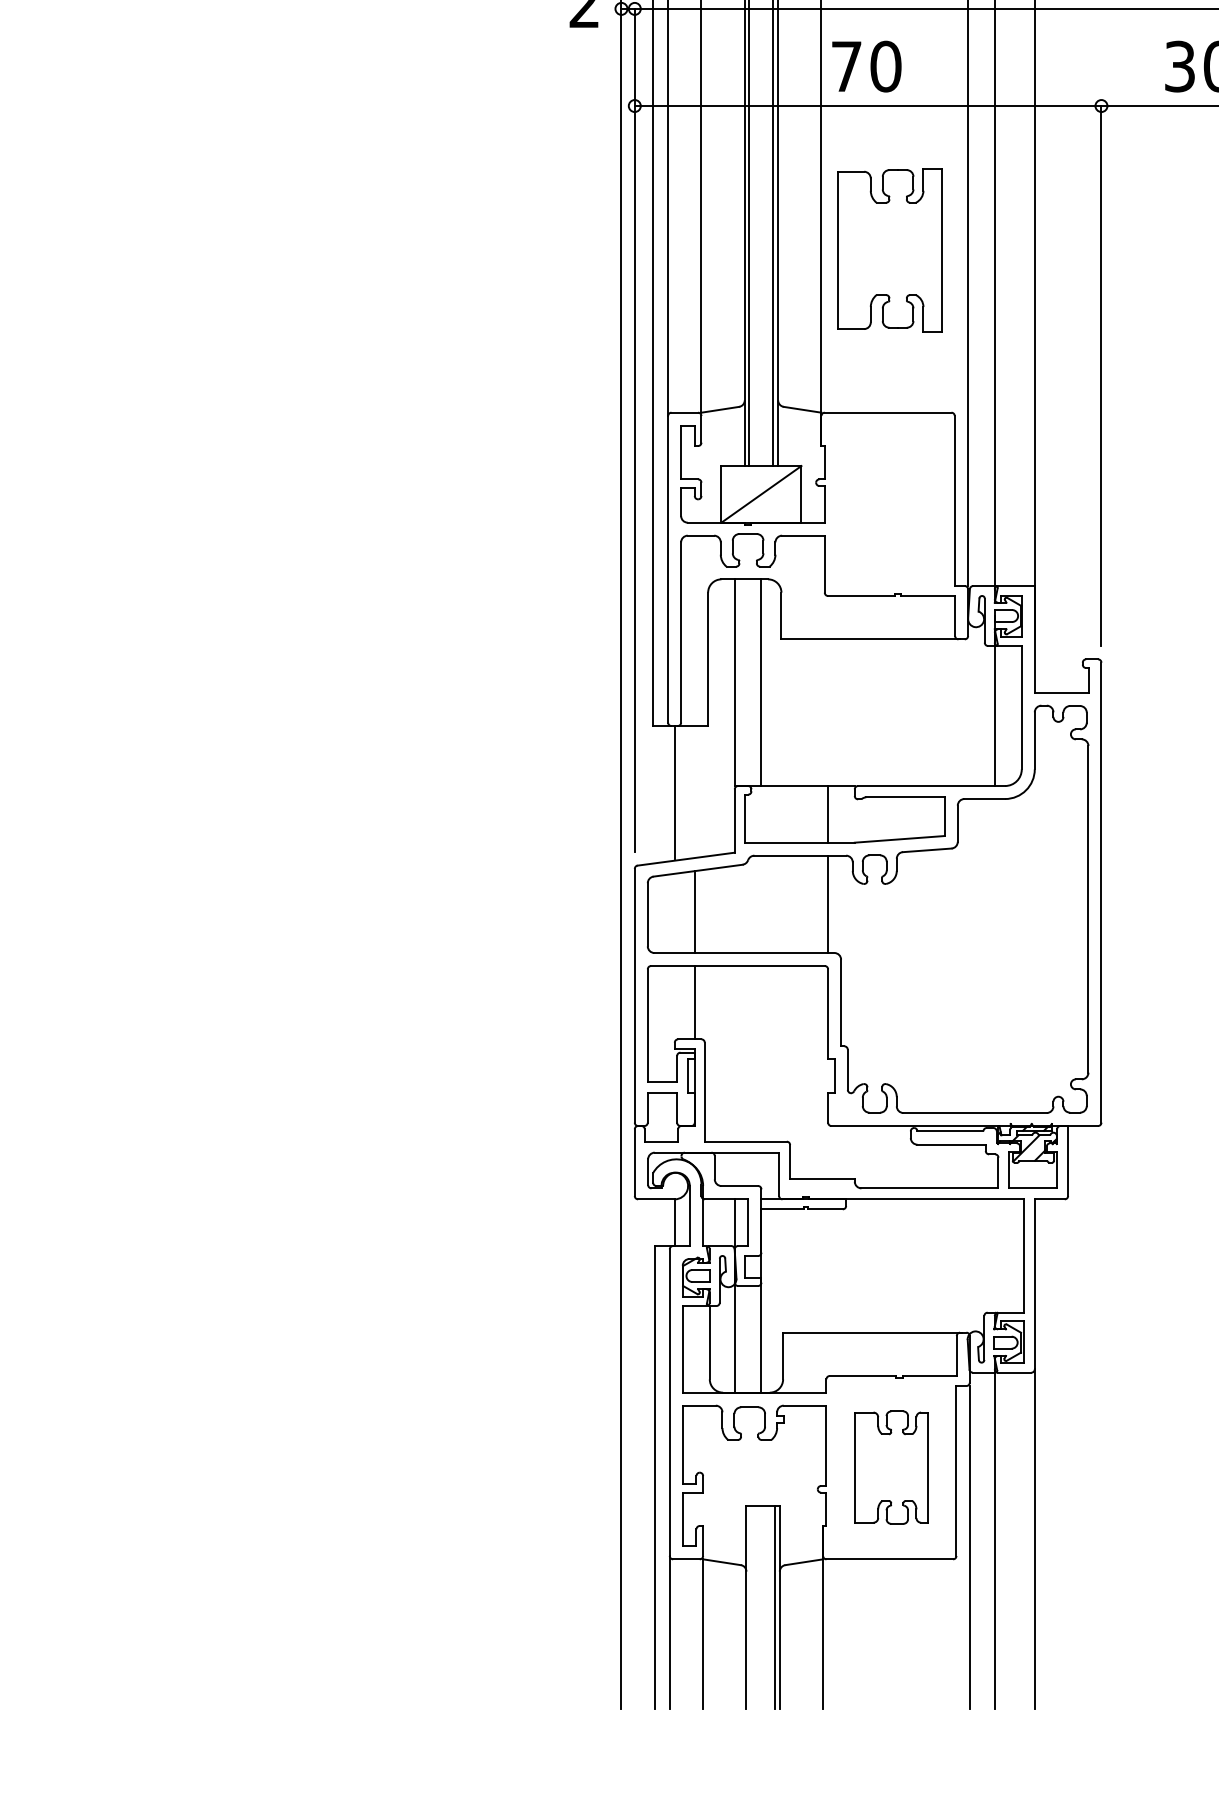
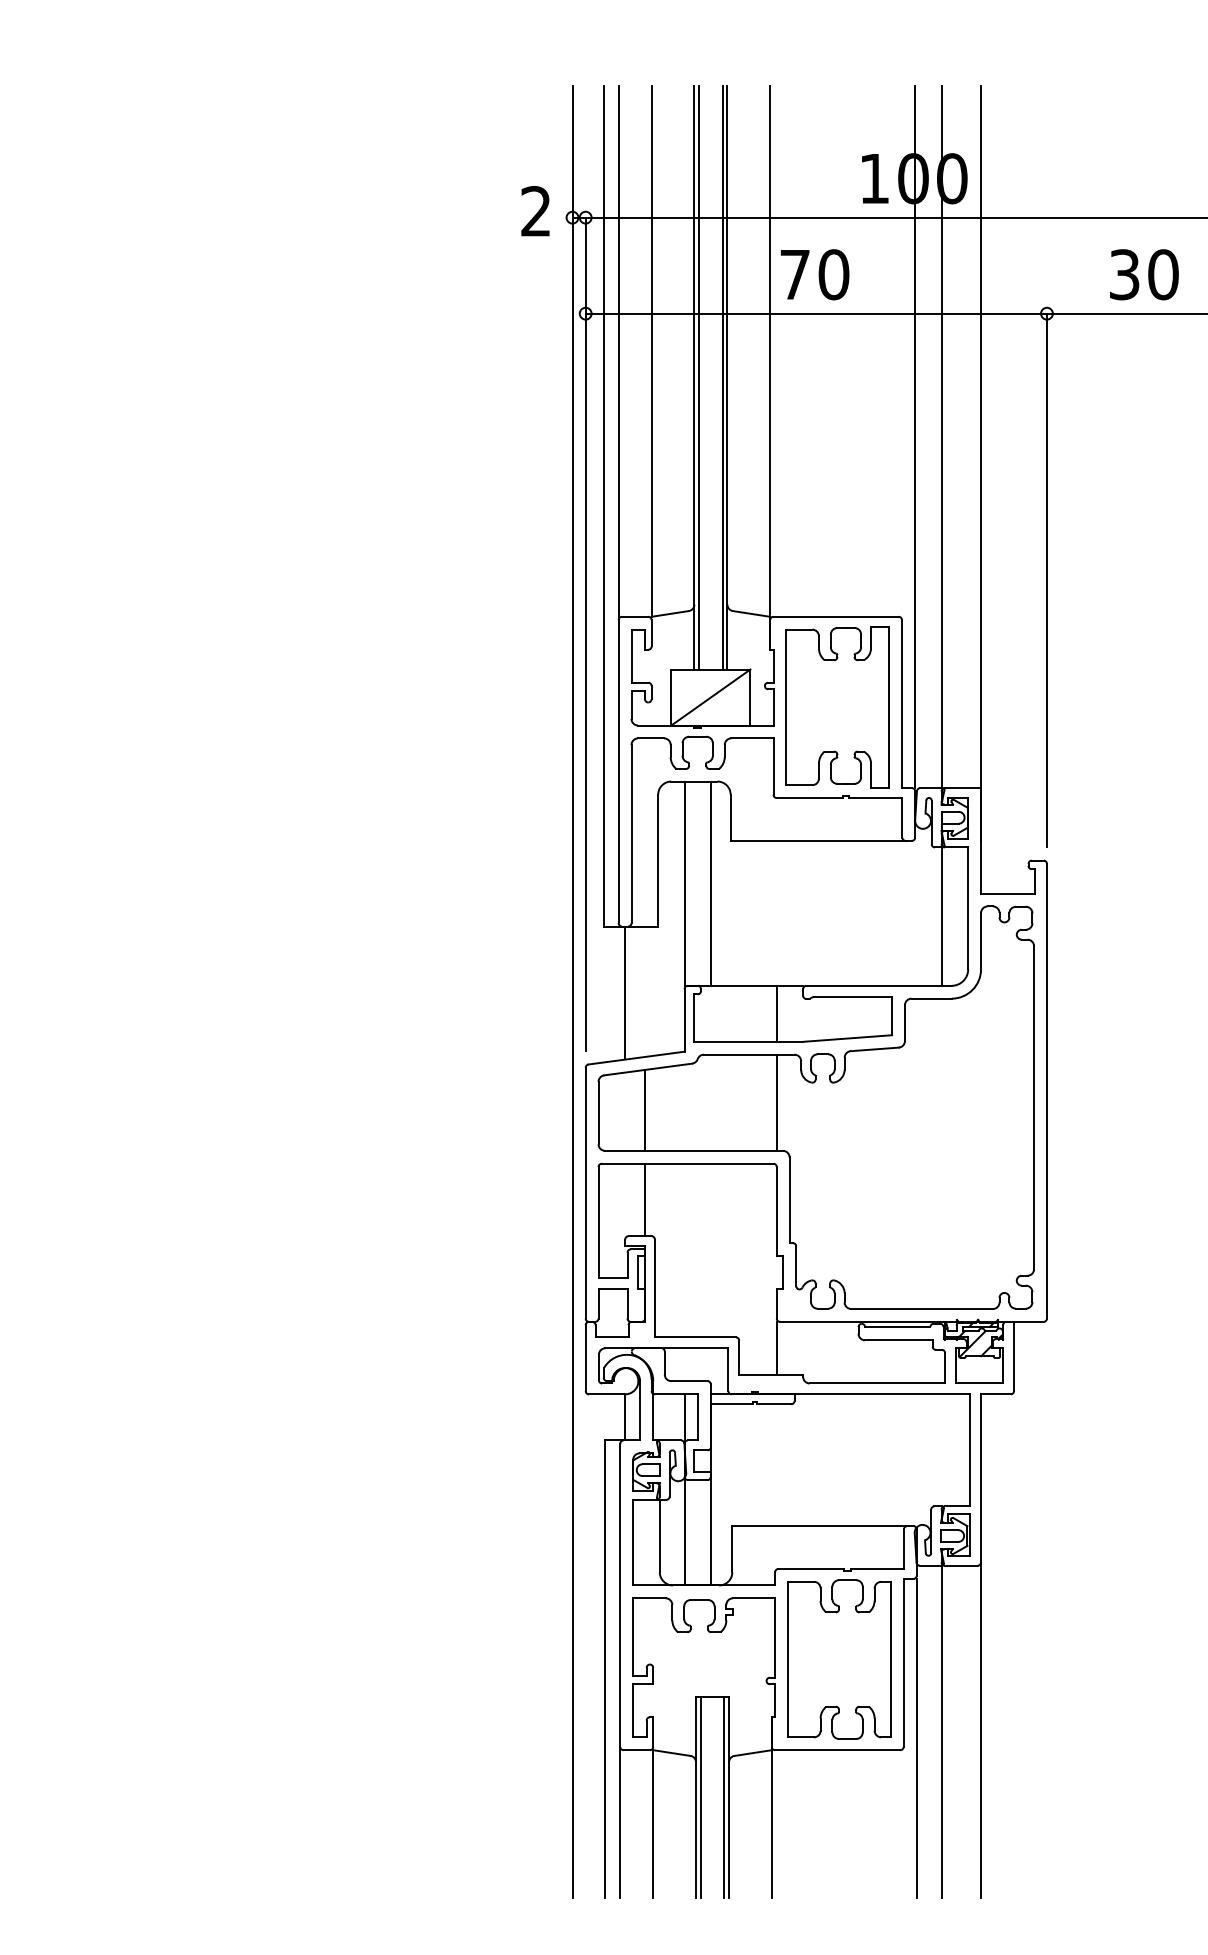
part: (889, 250) -> (837, 707), moved
line: (827, 1151) -> (776, 1347), added
part: (891, 1467) -> (839, 1659), size x1.43
line: (750, 1607) -> (700, 1797), added

